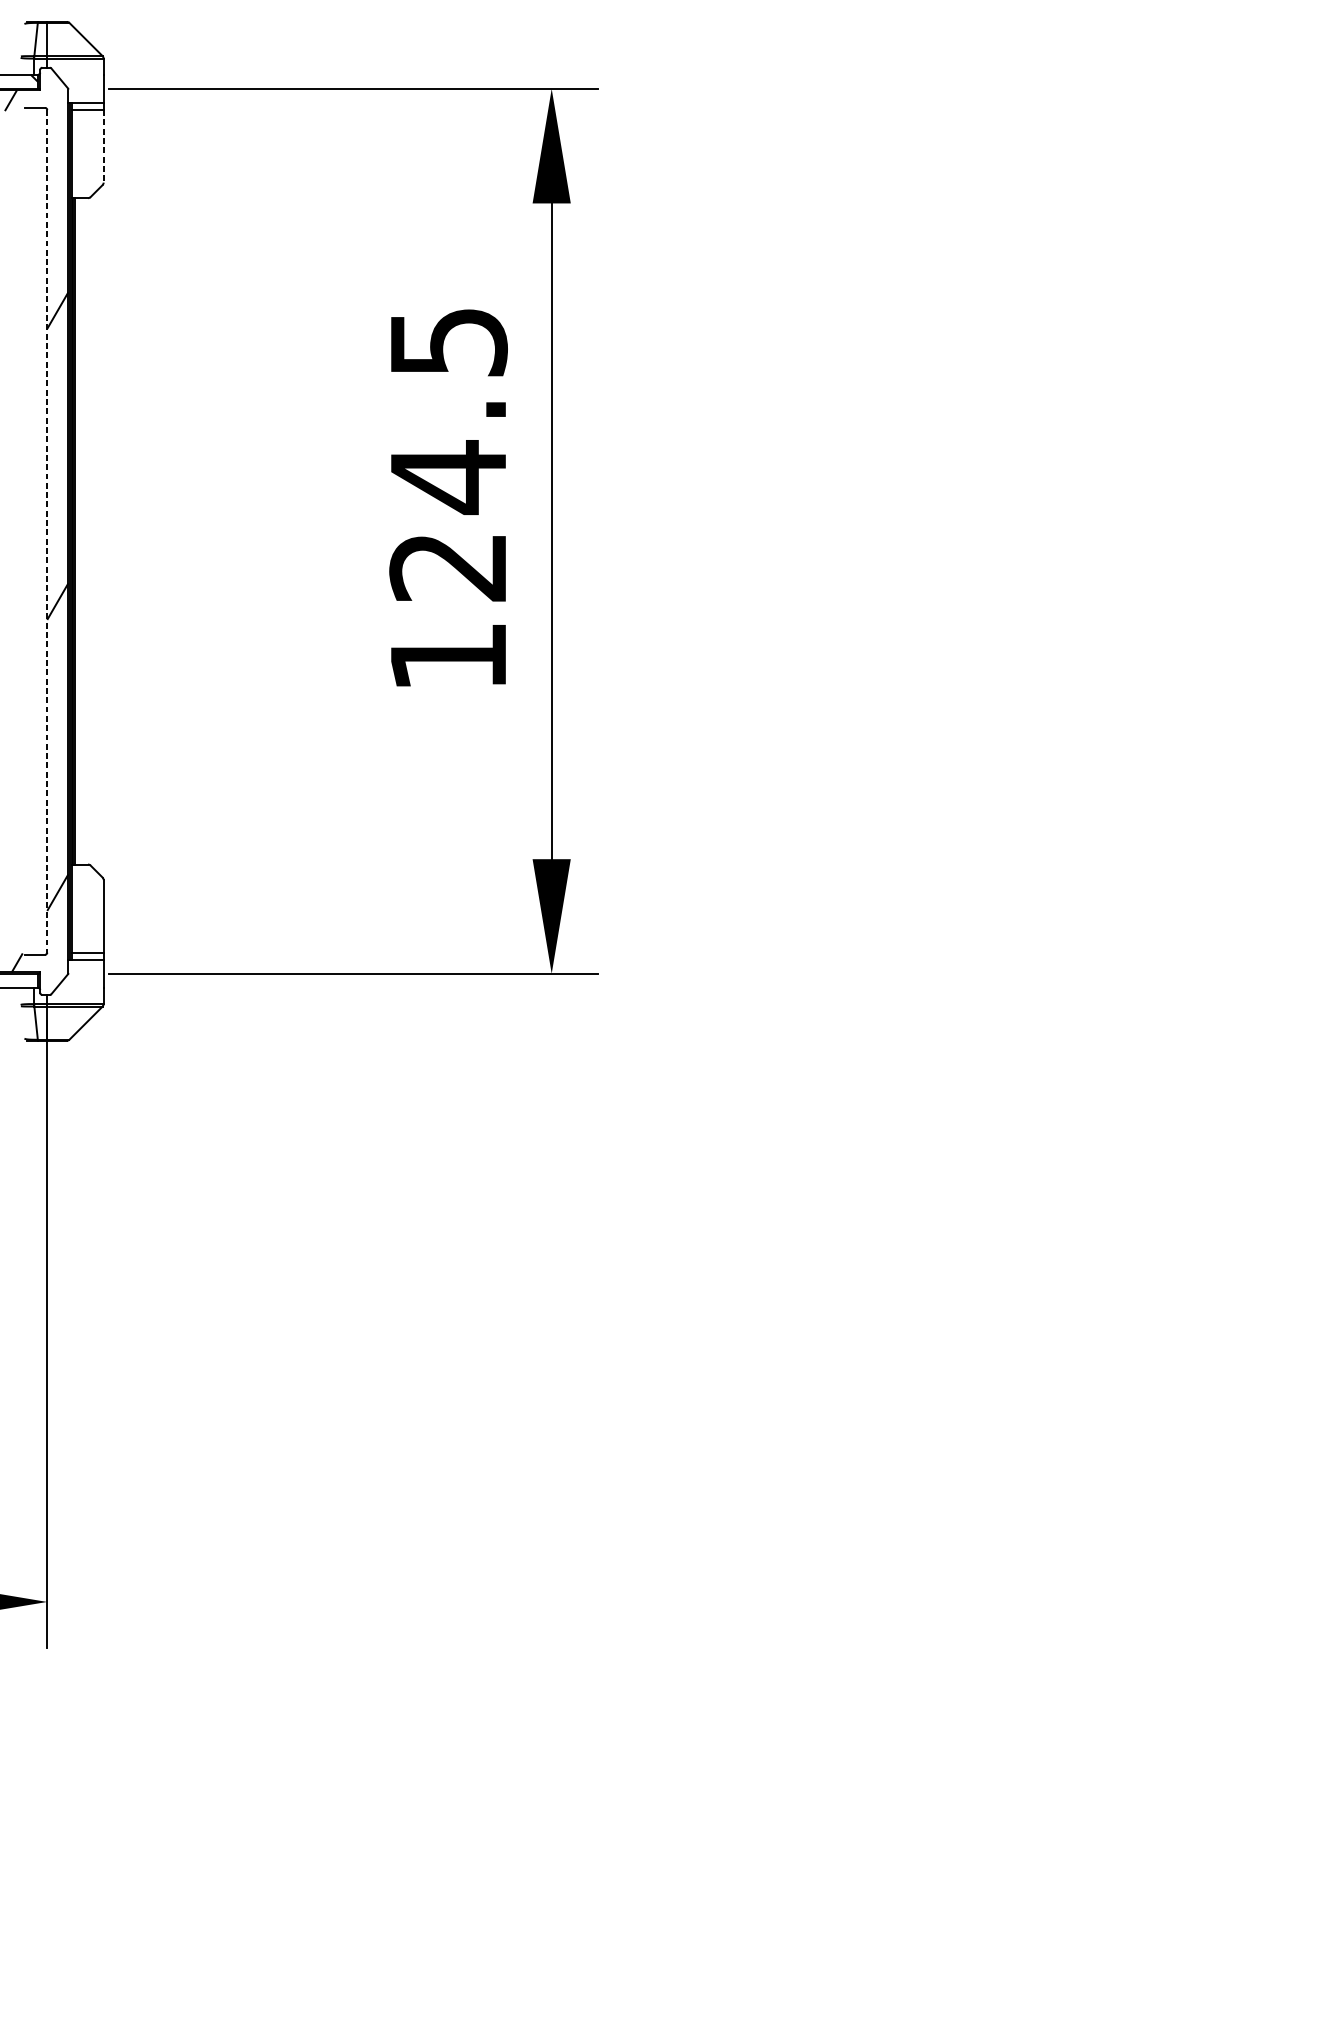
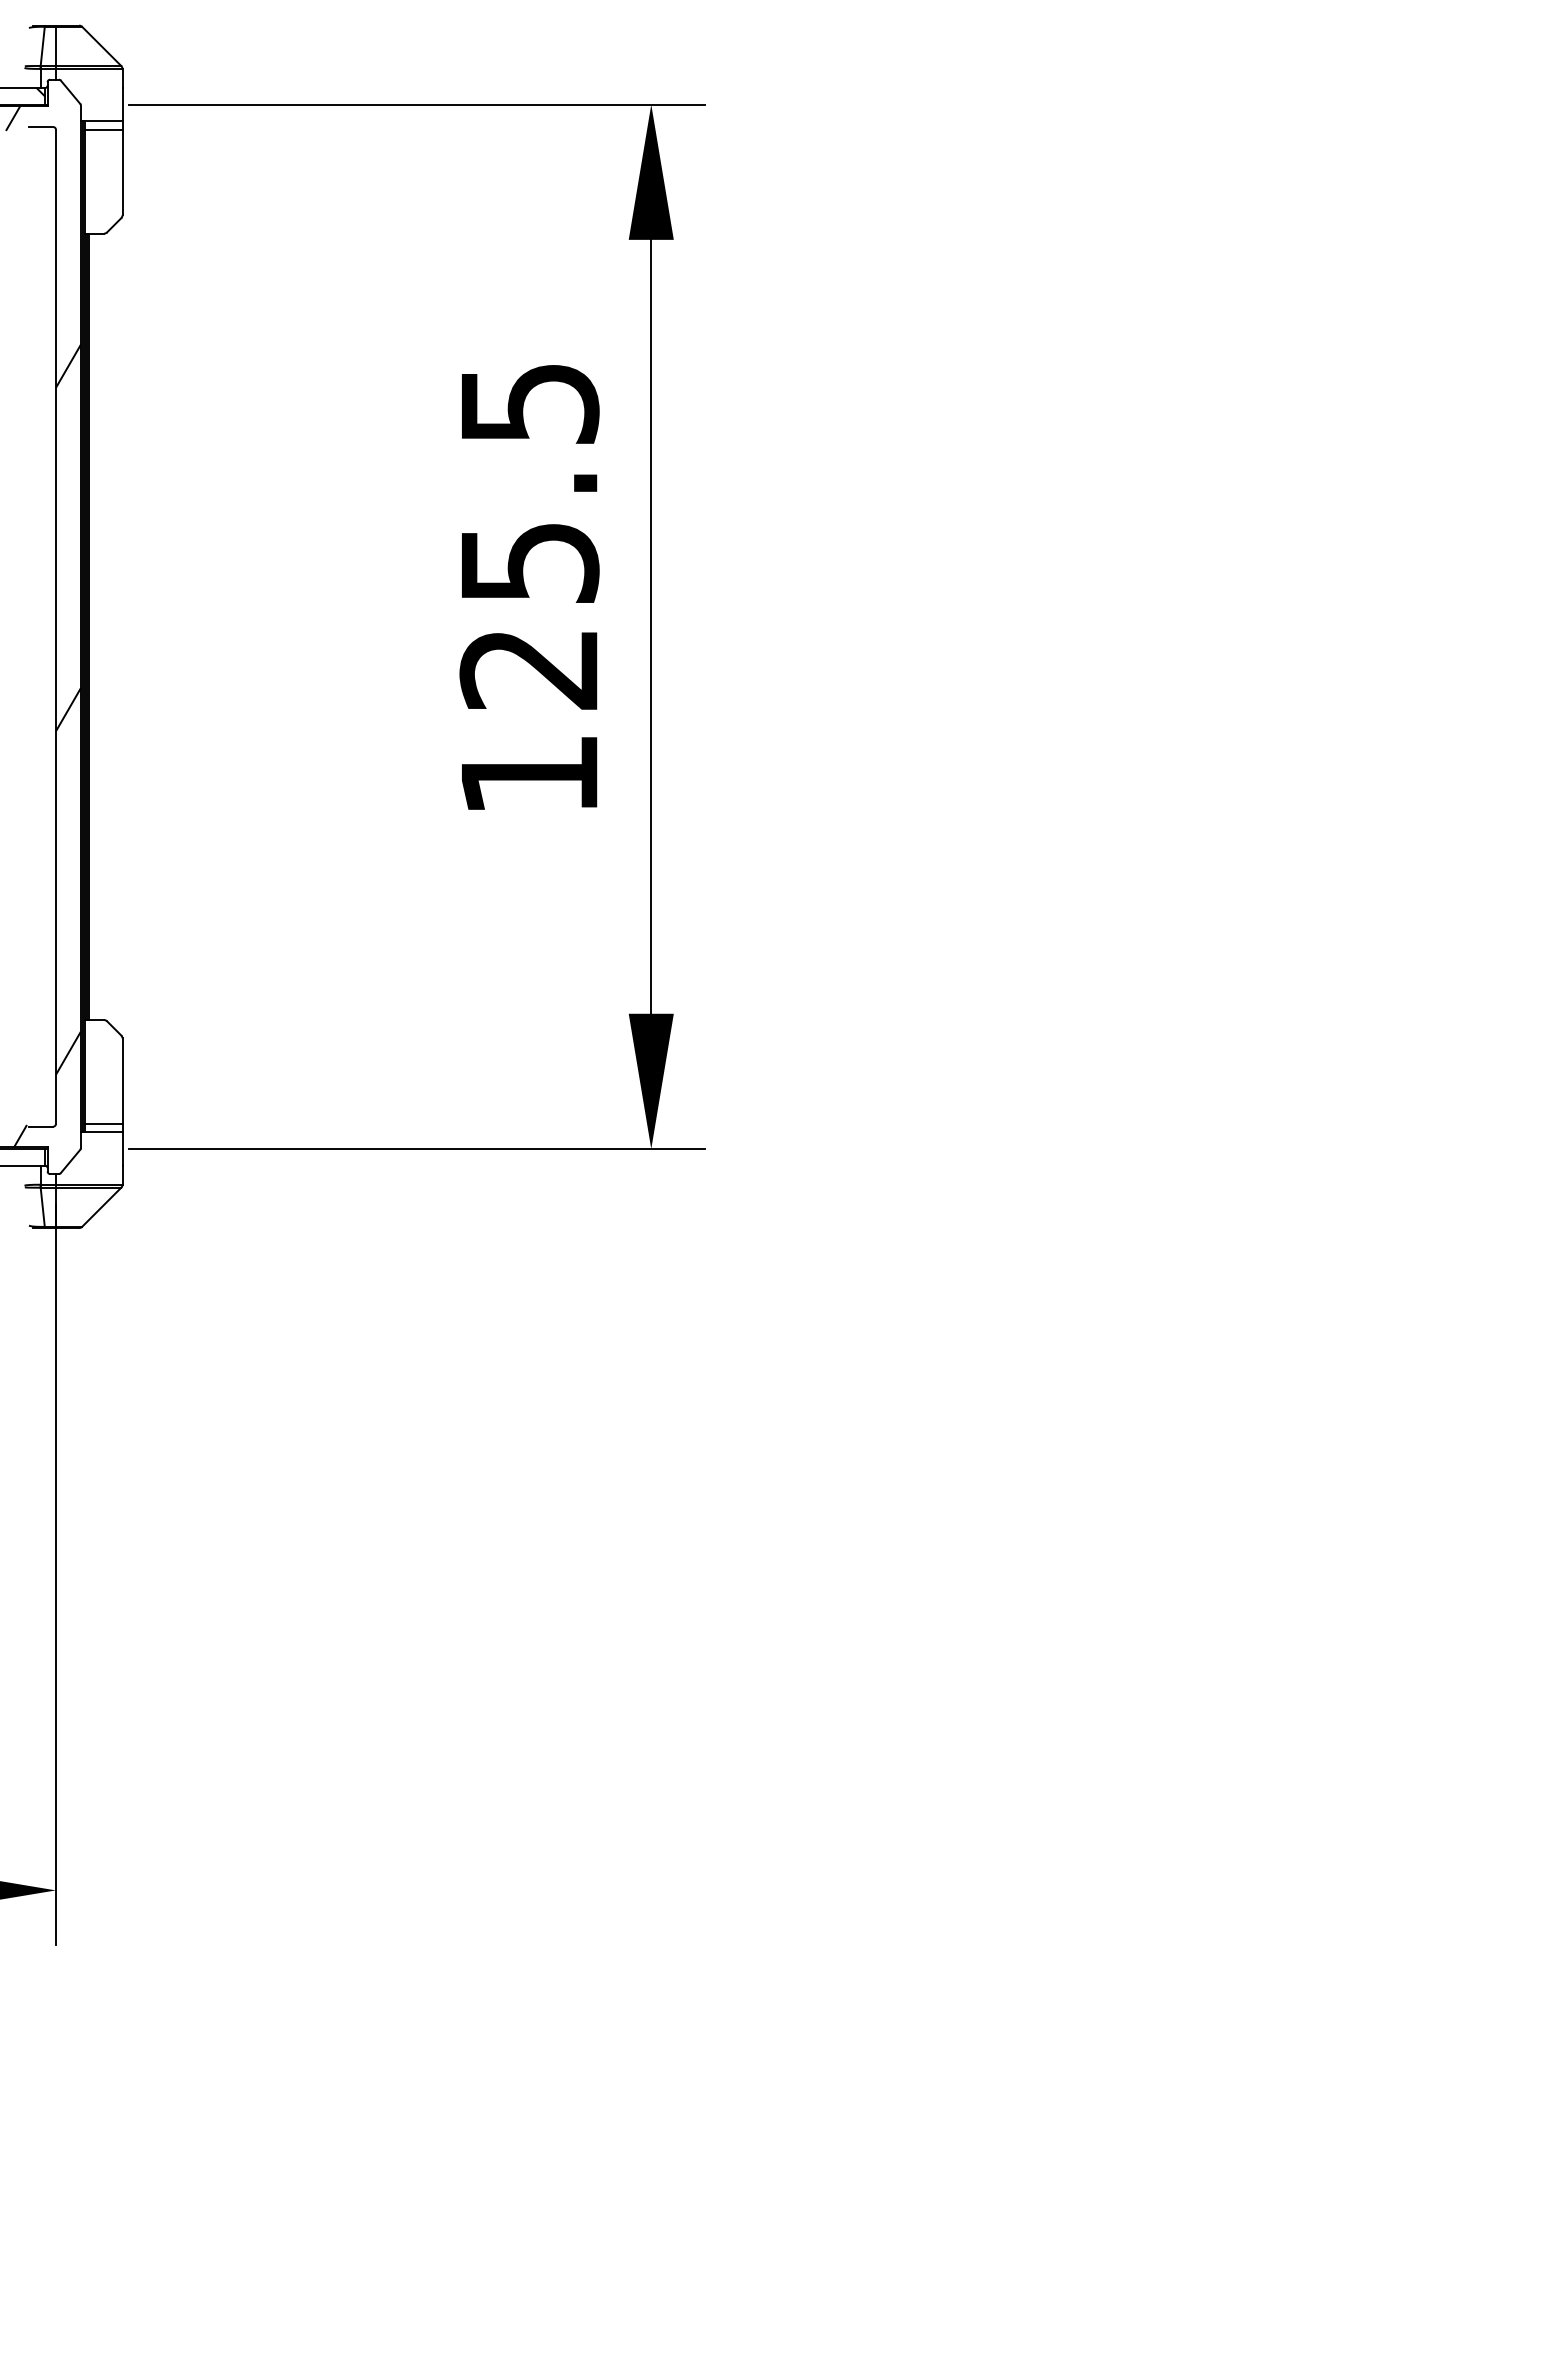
line: (103, 146) -> (122, 172), dashed -> solid
text: (449, 477) -> (530, 563), 124.5 -> 125.5
line: (46, 531) -> (55, 627), dashed -> solid

